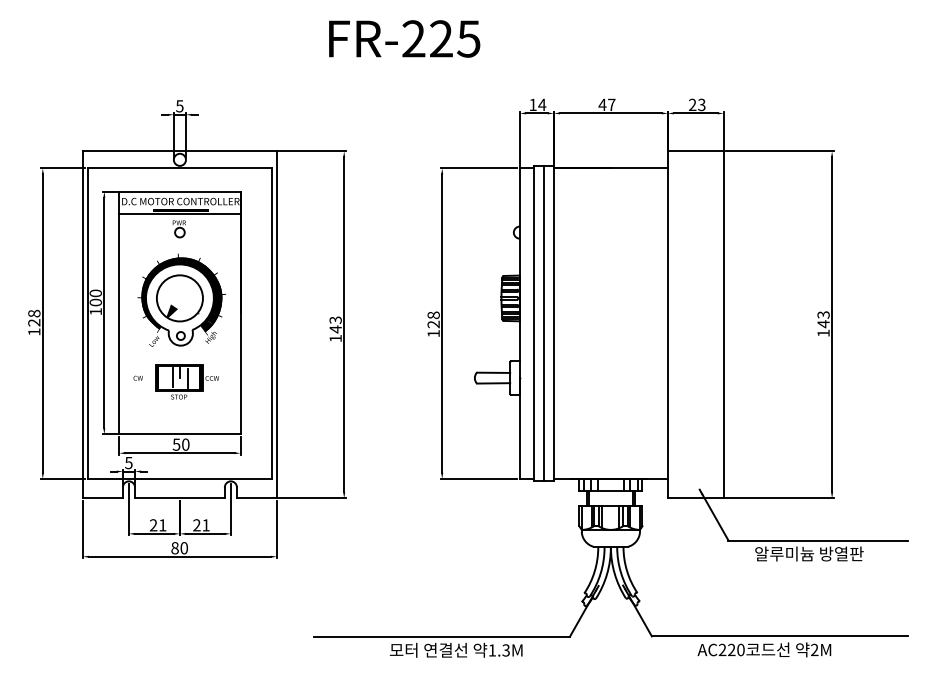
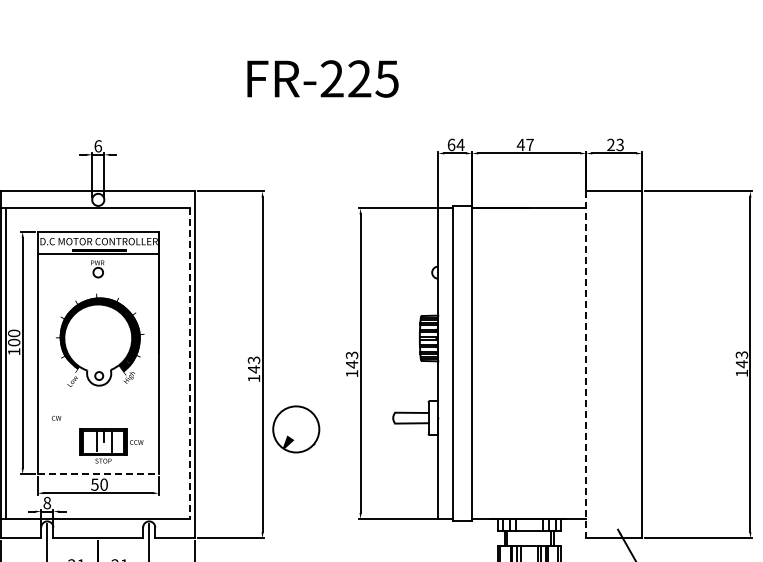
text: (532, 104) -> (450, 144), 14 -> 64
text: (179, 106) -> (97, 146), 5 -> 6
part: (179, 298) -> (295, 429), moved
text: (433, 319) -> (351, 359), 128 -> 143
line: (544, 323) -> (462, 363), removed
line: (272, 324) -> (190, 364), solid -> dashed
line: (667, 325) -> (585, 365), solid -> dashed
part: (186, 381) -> (110, 445), moved
line: (179, 434) -> (97, 474), solid -> dashed
text: (128, 462) -> (46, 502), 5 -> 8

